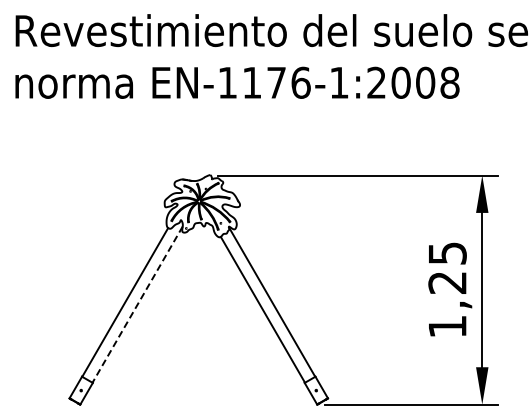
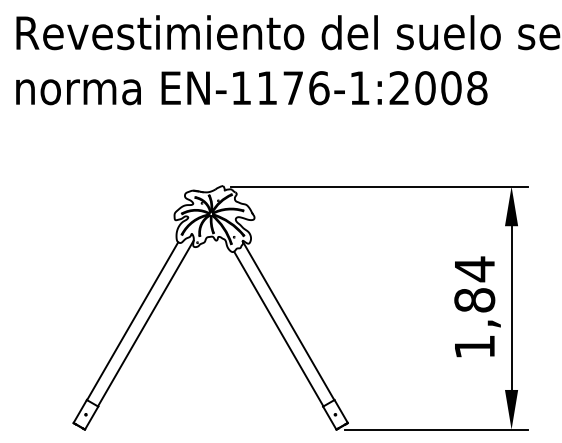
text: (447, 267) -> (474, 284), 1,25 -> 1,84
line: (137, 305) -> (145, 324), dashed -> solid

